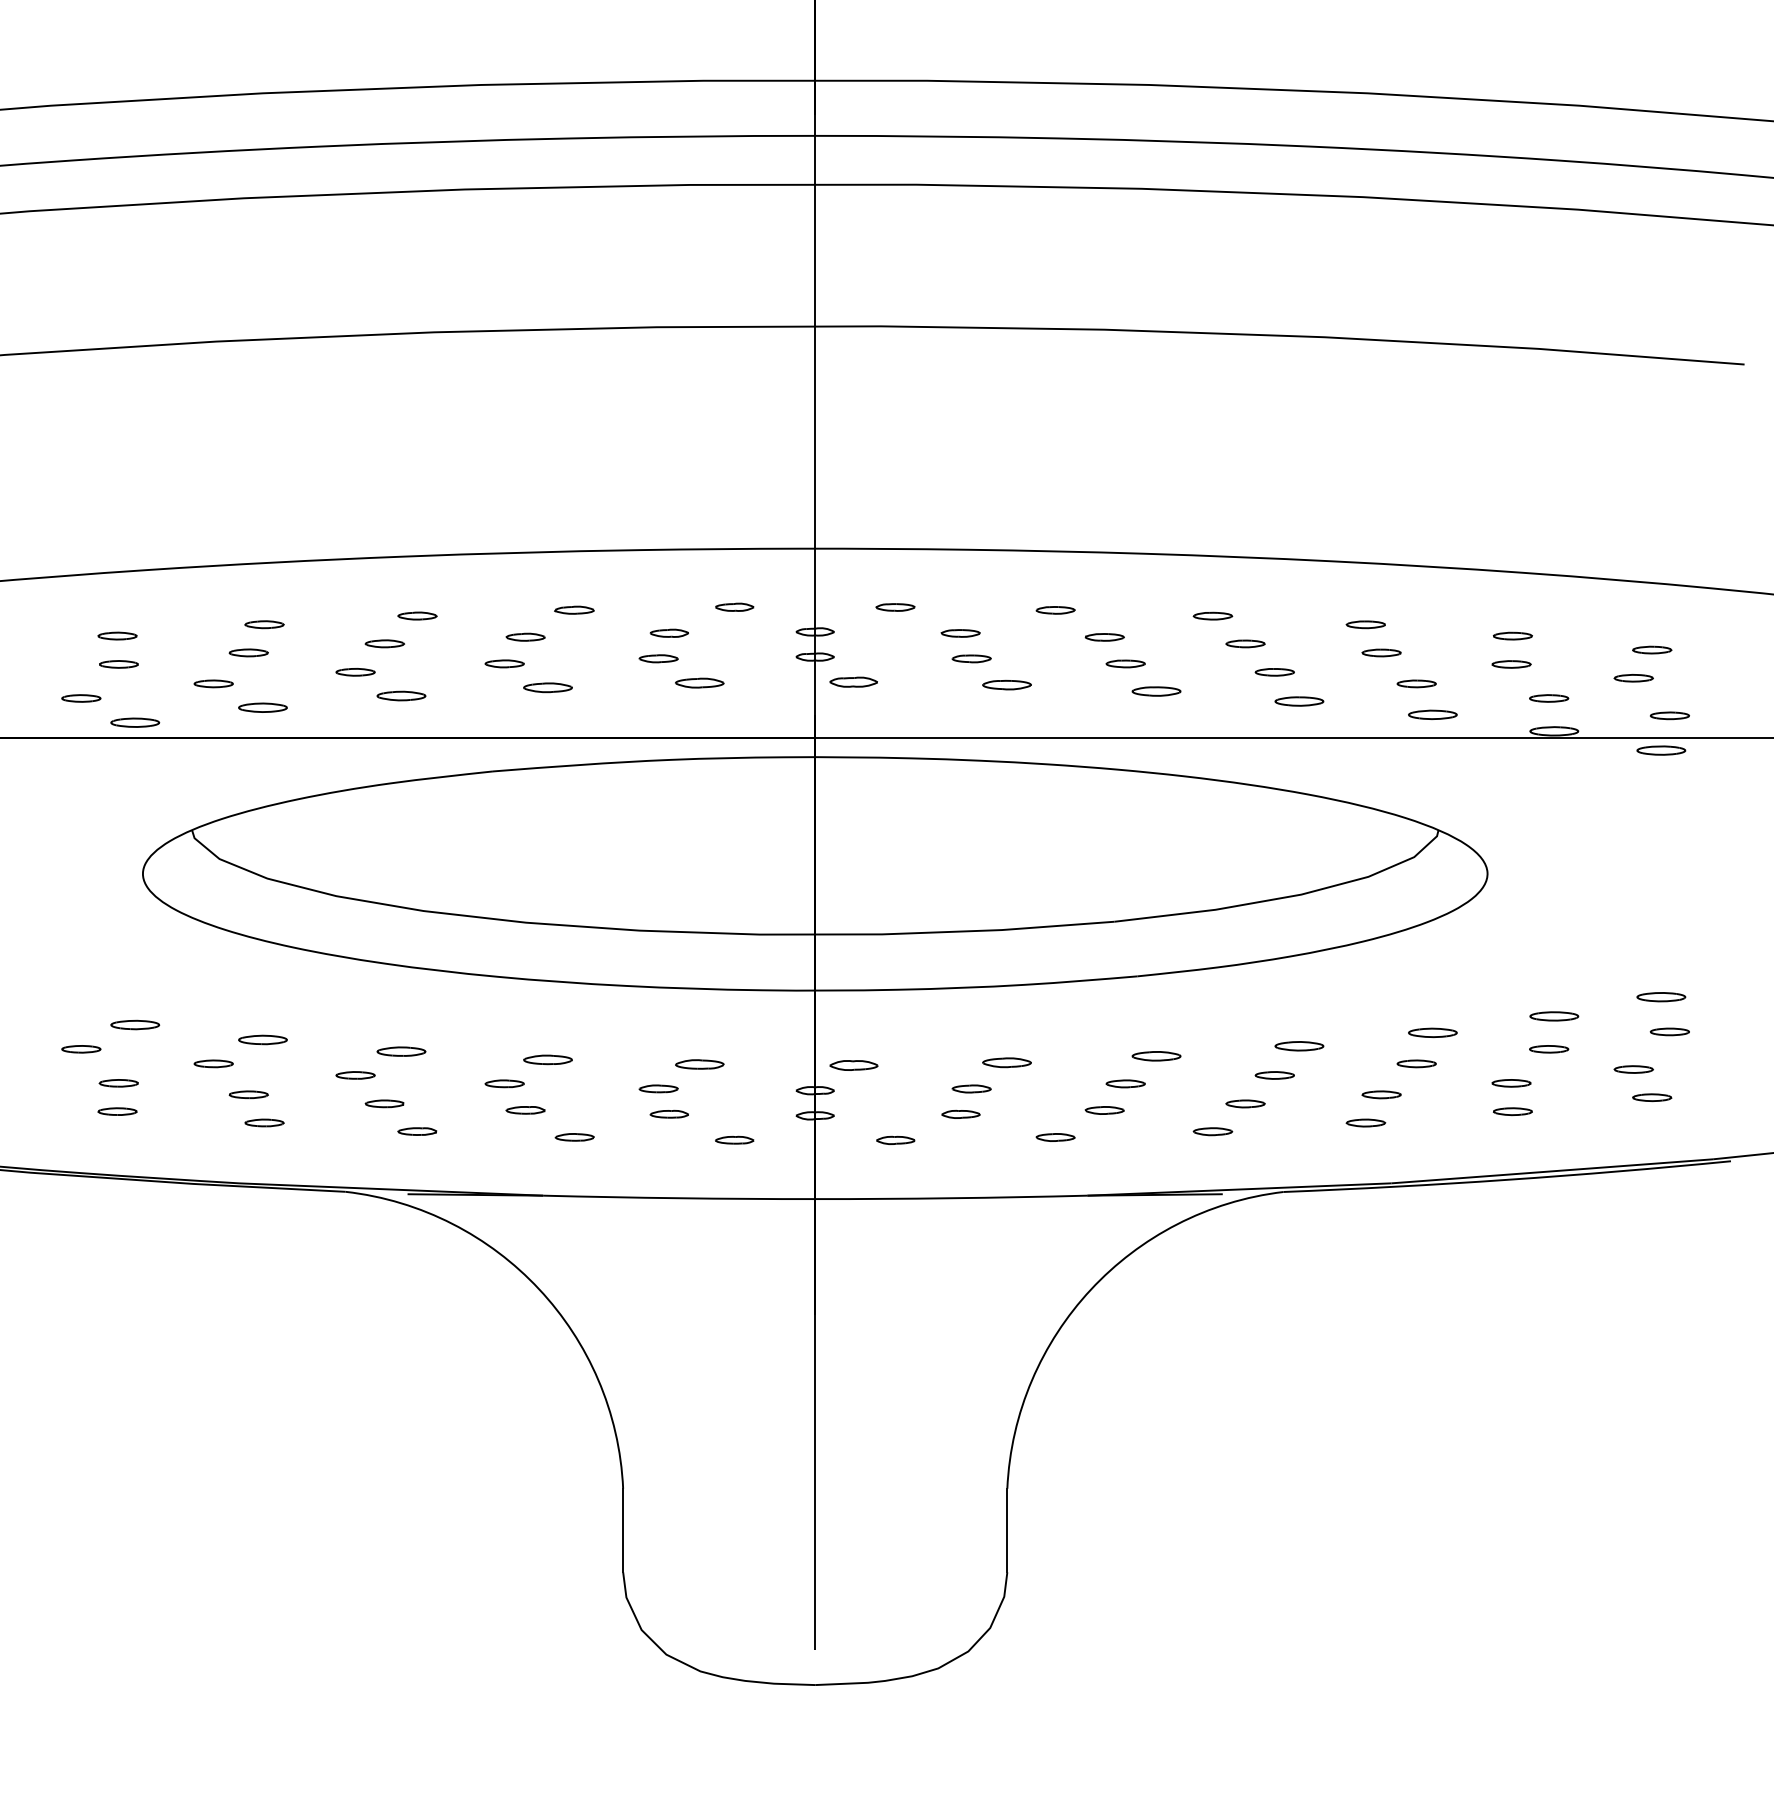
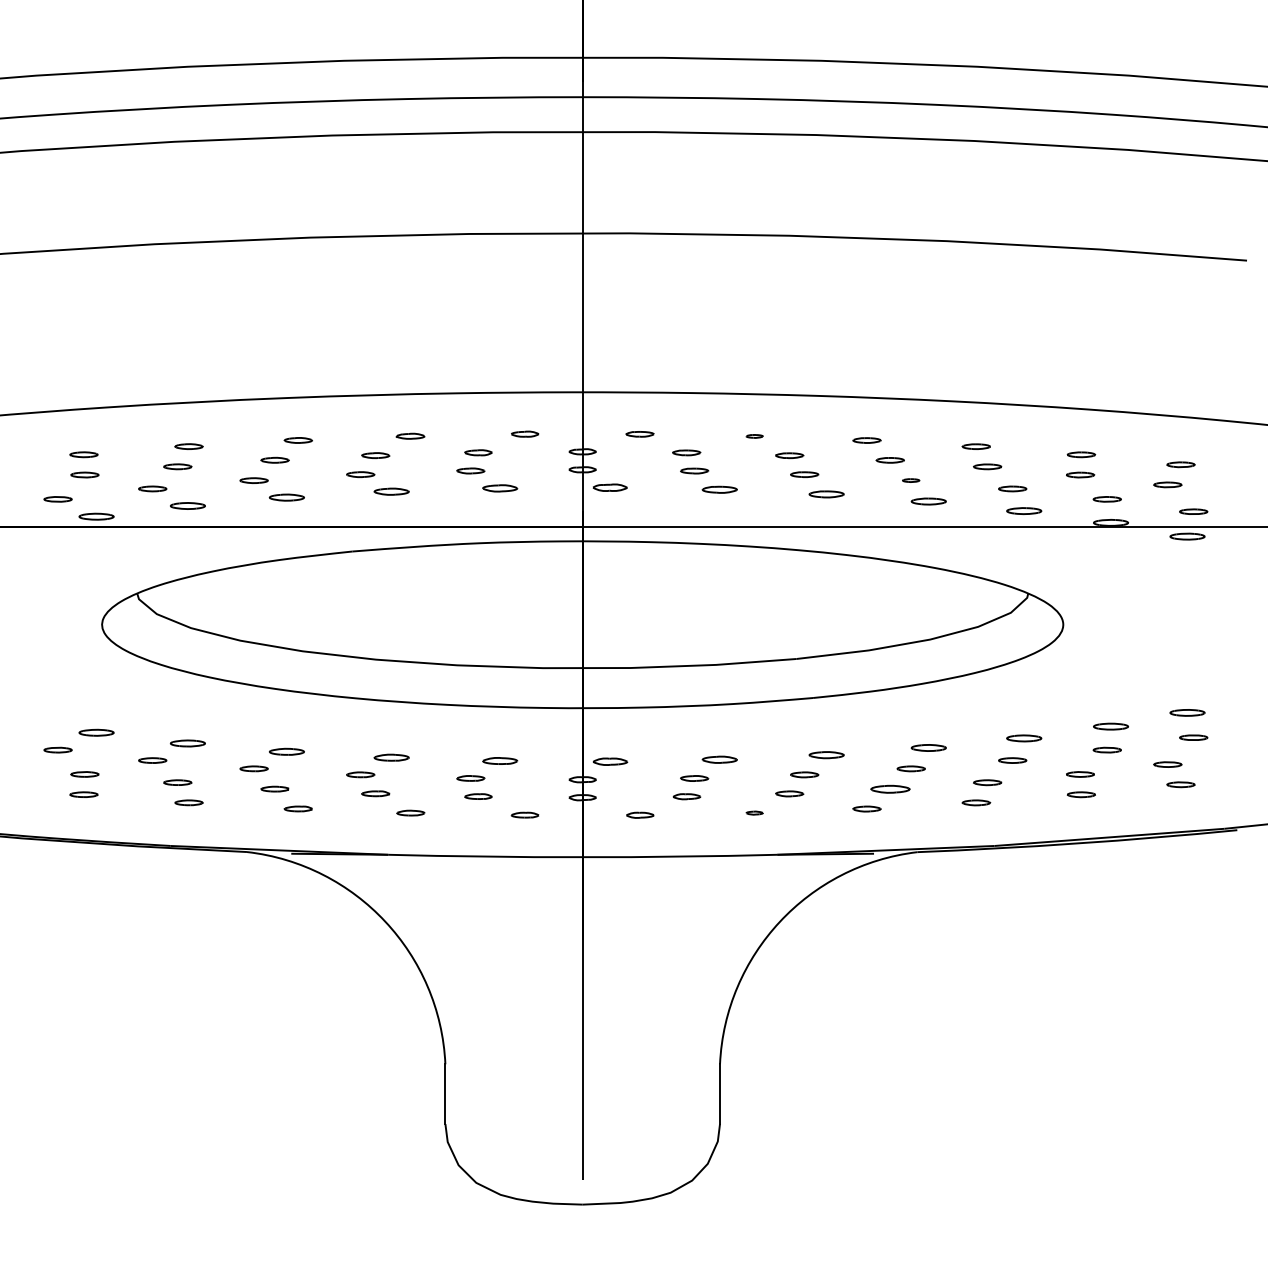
part: (1055, 610) -> (754, 436), size x0.6
part: (1273, 672) -> (910, 480), size x0.6
part: (1244, 1102) -> (889, 788), size x1.4
part: (1055, 1136) -> (754, 812), size x0.6

